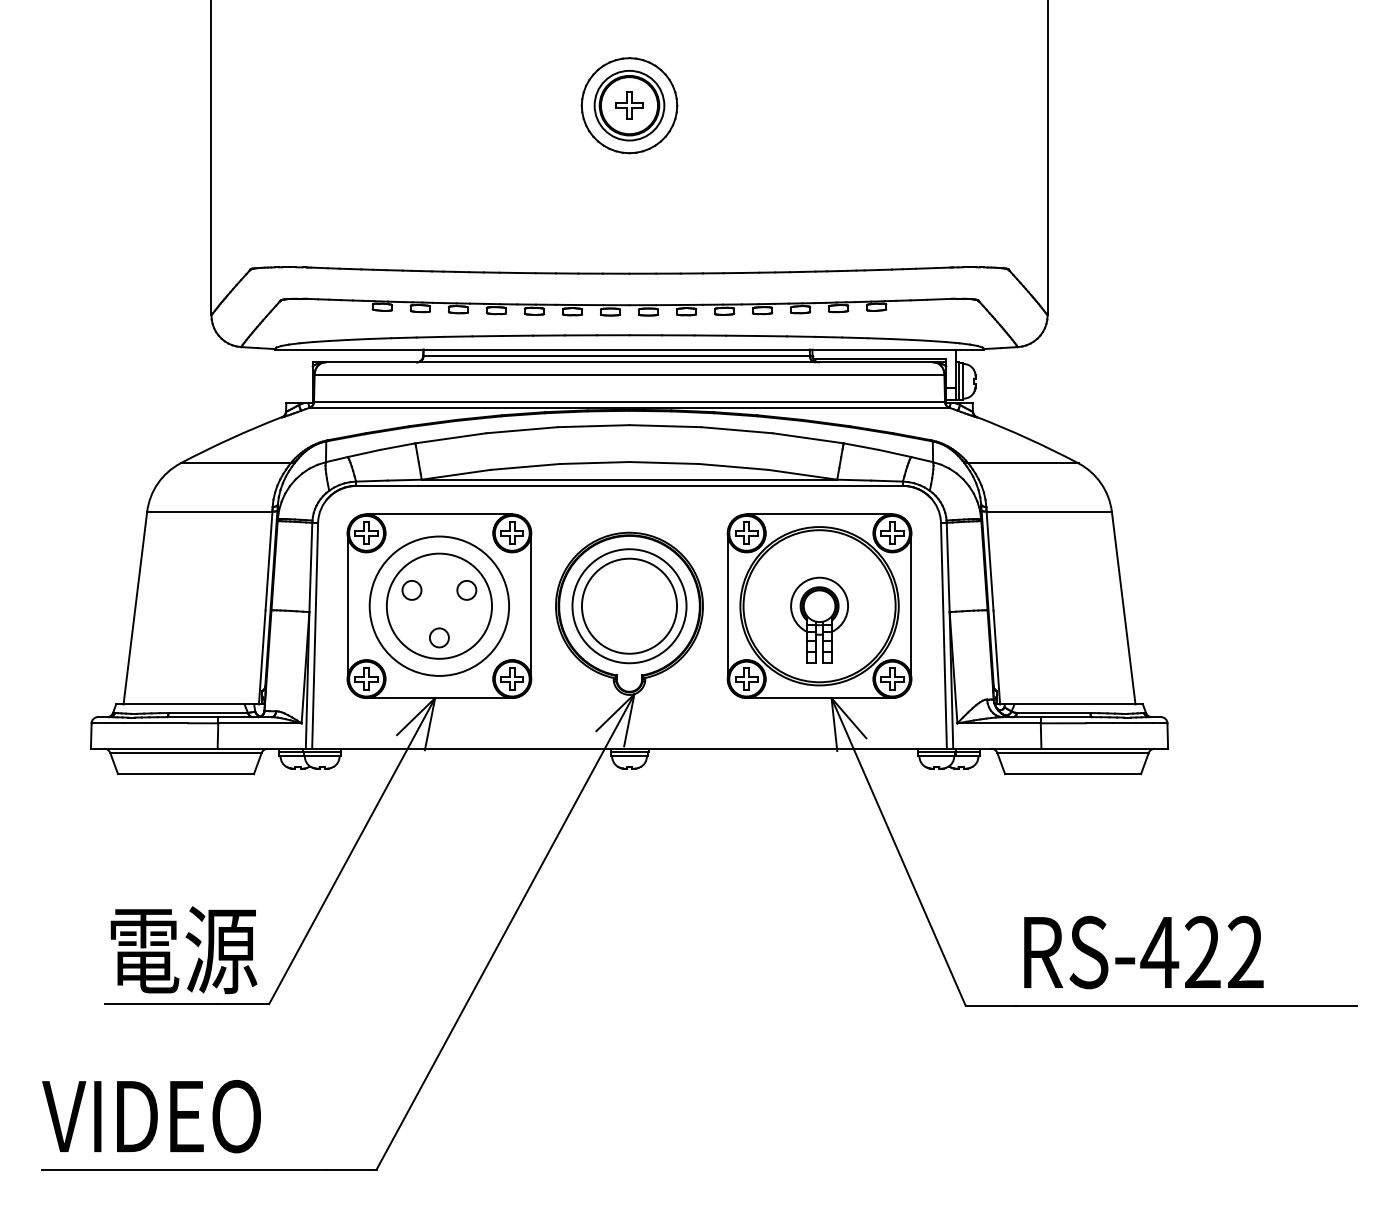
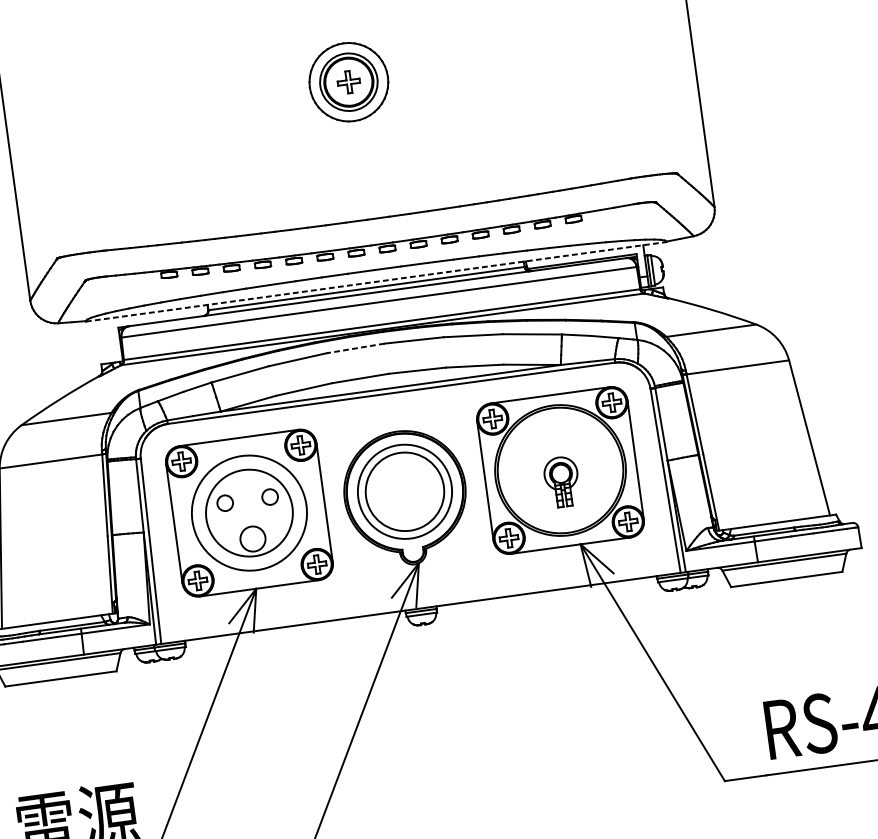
line: (629, 349) -> (376, 281), solid -> dashed
line: (593, 426) -> (355, 348), solid -> dashed
part: (819, 619) -> (561, 481), size x0.7
circle: (438, 637) -> (252, 538), size x1.6

